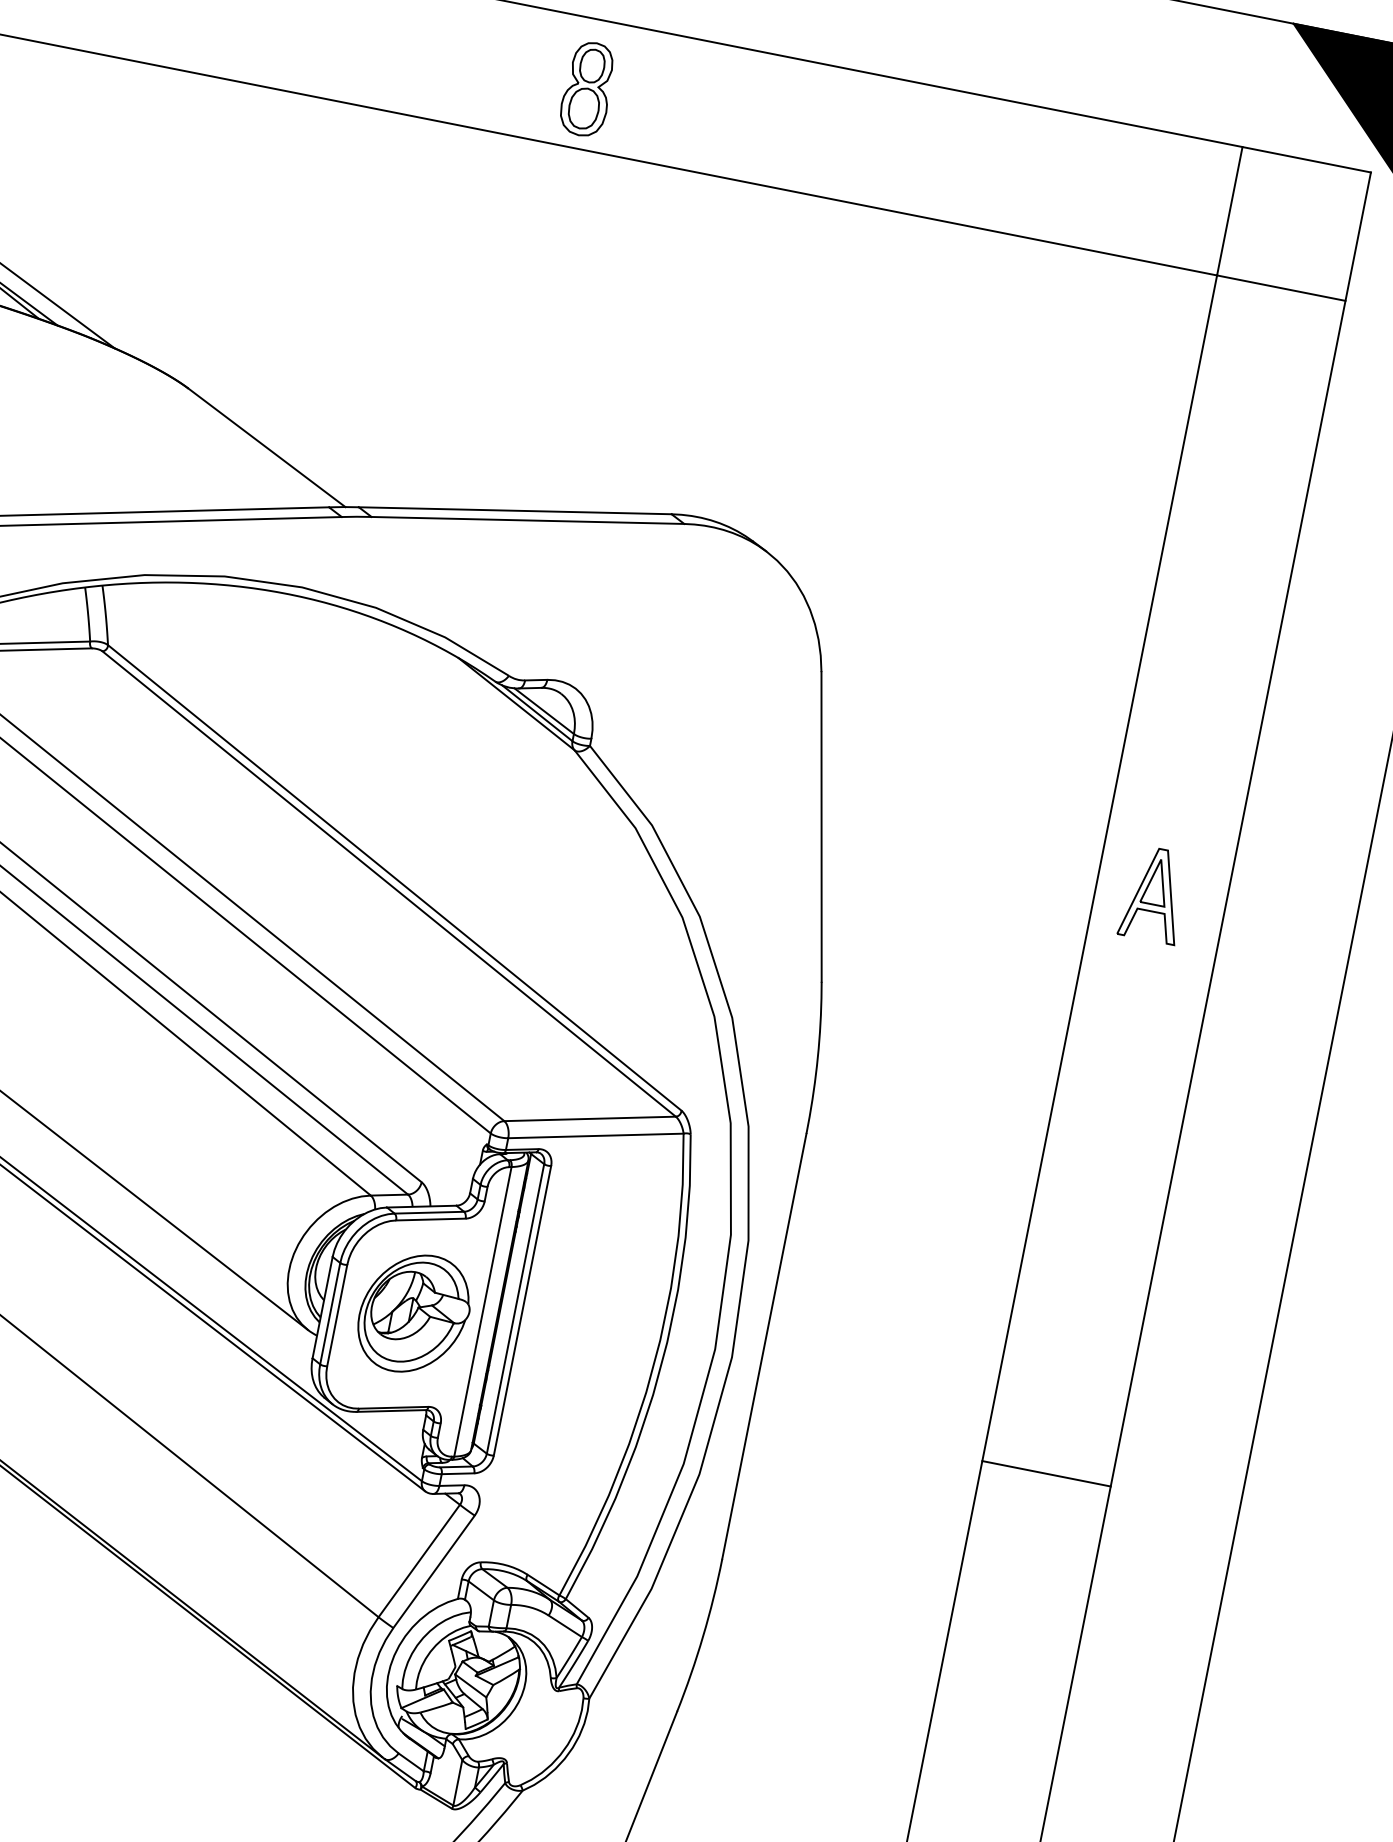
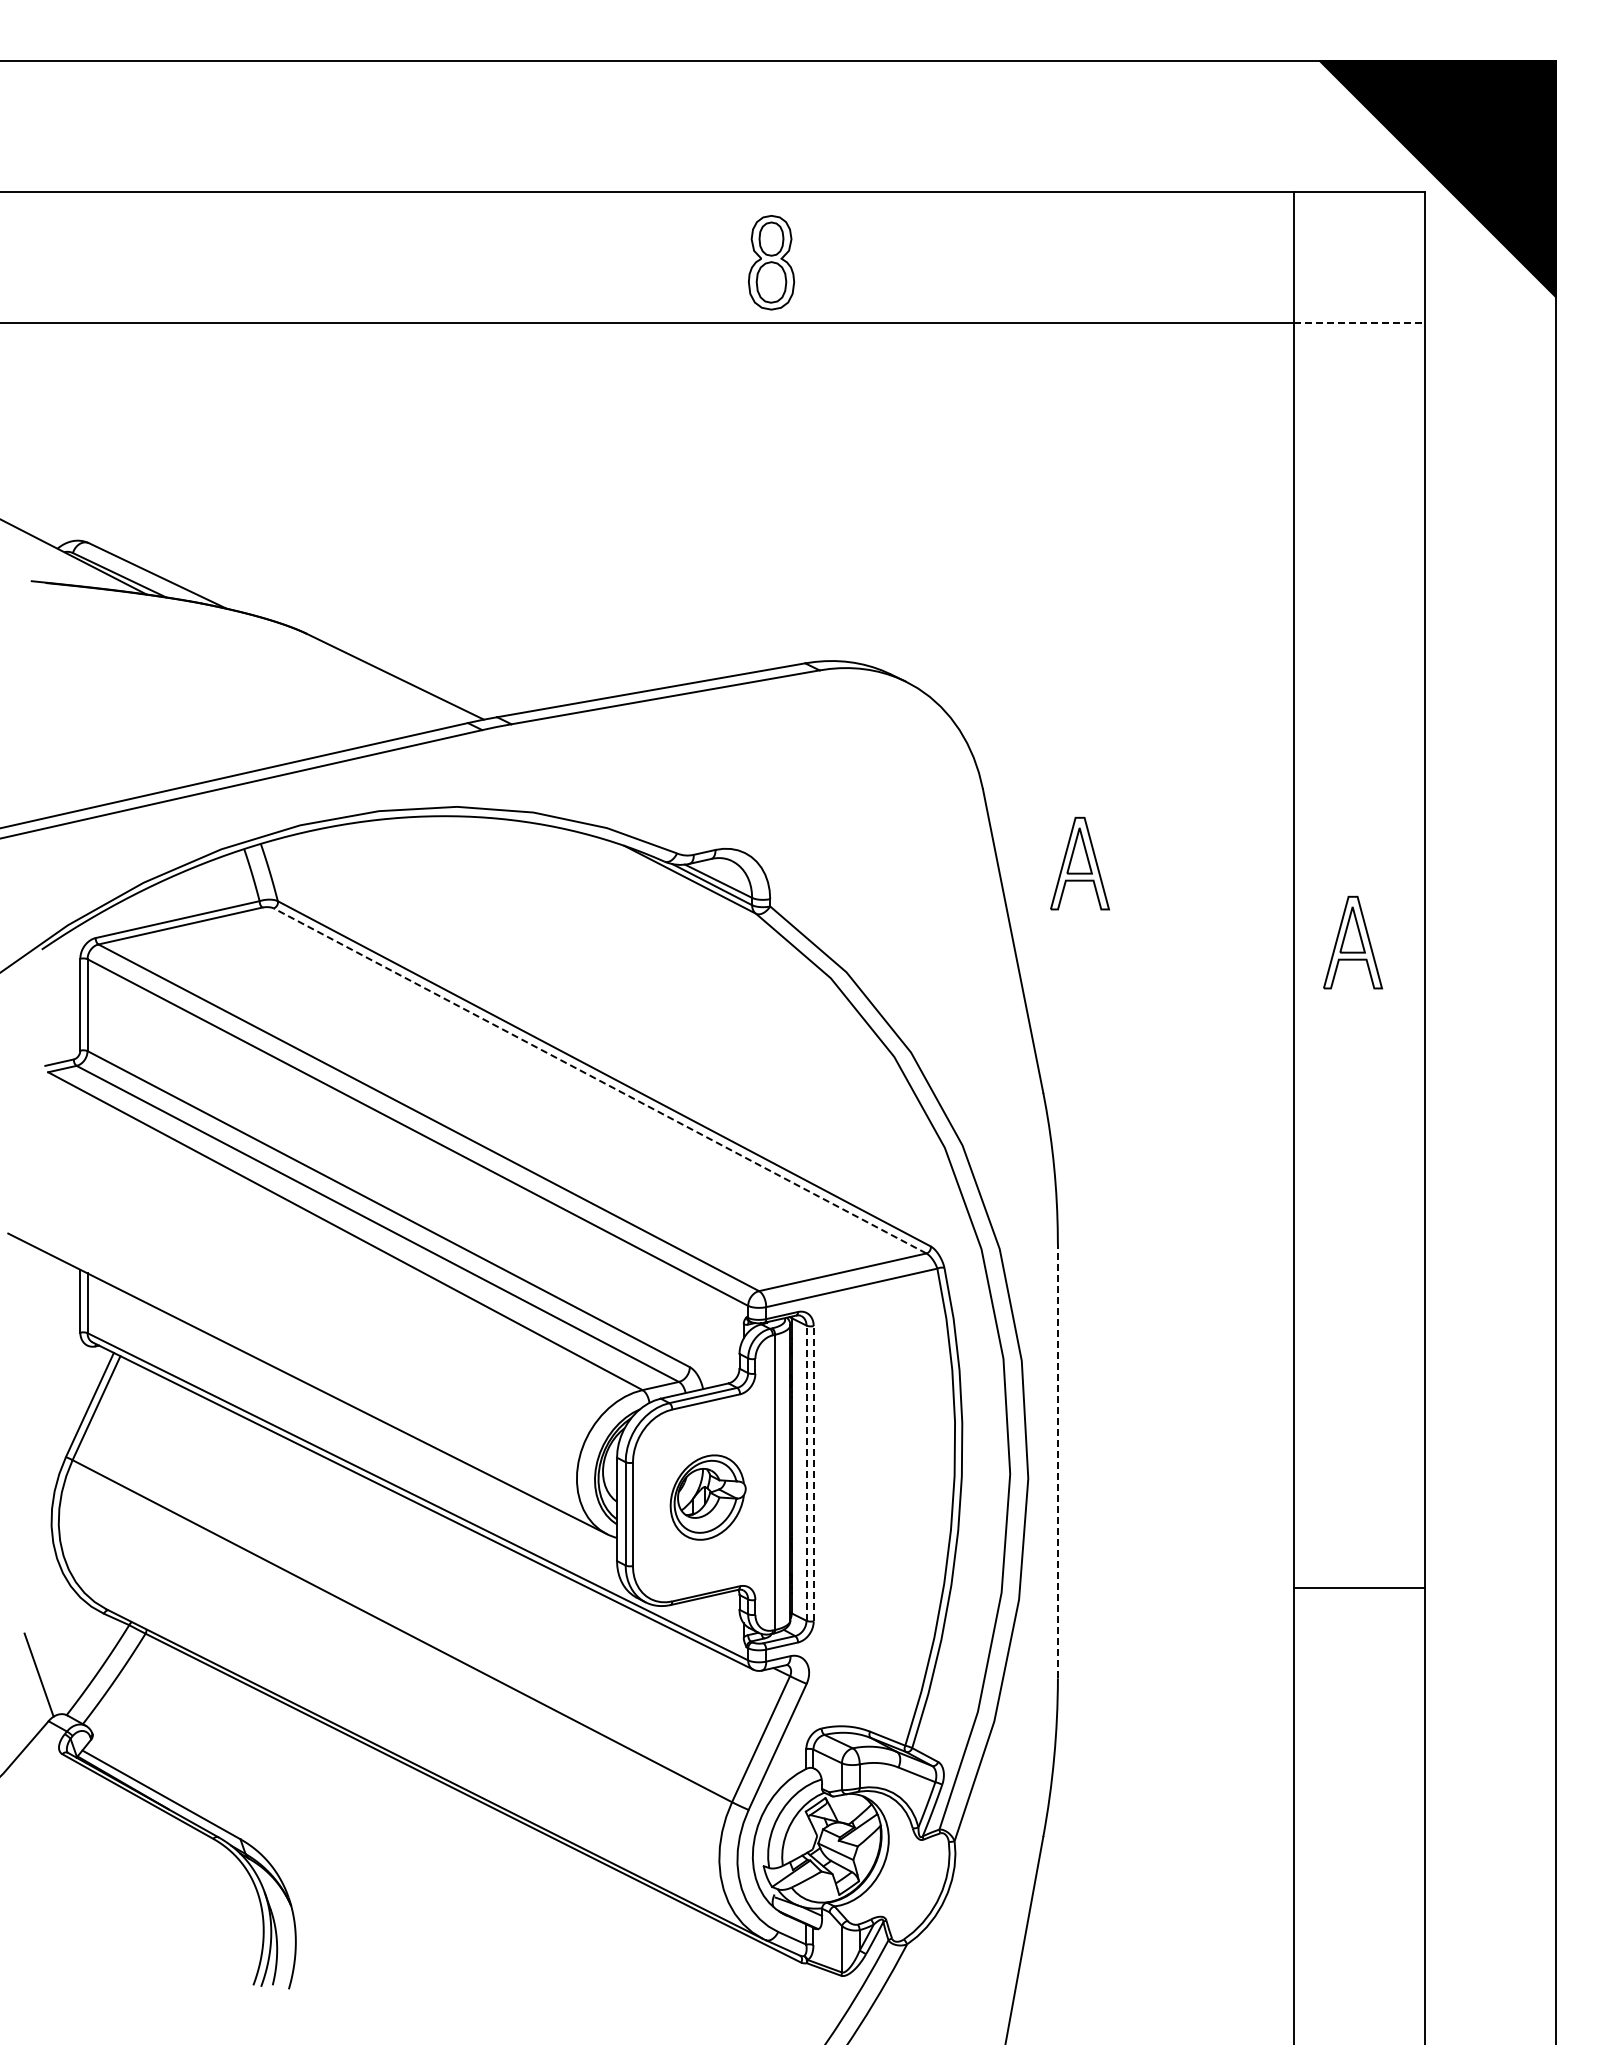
part: (587, 89) -> (771, 262), moved
line: (1281, 288) -> (1359, 323), solid -> dashed
part: (901, 763) -> (1079, 863), added
line: (388, 883) -> (599, 1080), solid -> dashed
line: (515, 1309) -> (806, 1473), solid -> dashed
line: (522, 1310) -> (813, 1473), solid -> dashed
part: (413, 1313) -> (707, 1497), size x0.7
line: (763, 1346) -> (1057, 1461), solid -> dashed
line: (1046, 1473) -> (1359, 1587), moved

